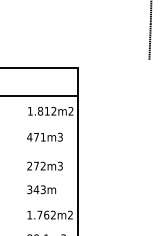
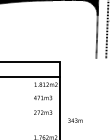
text: (41, 189) -> (75, 120), moved

